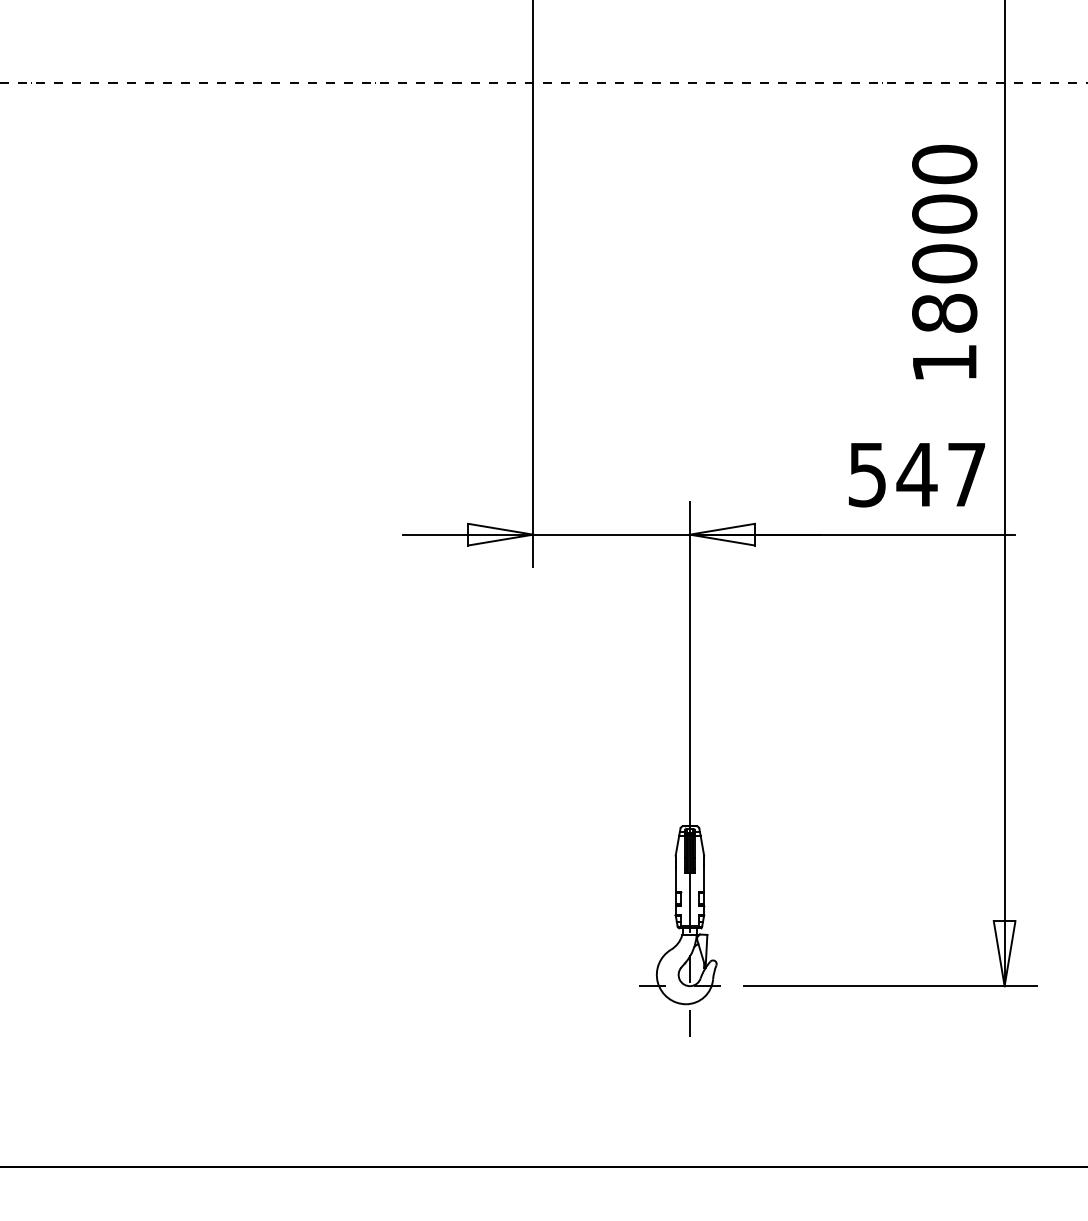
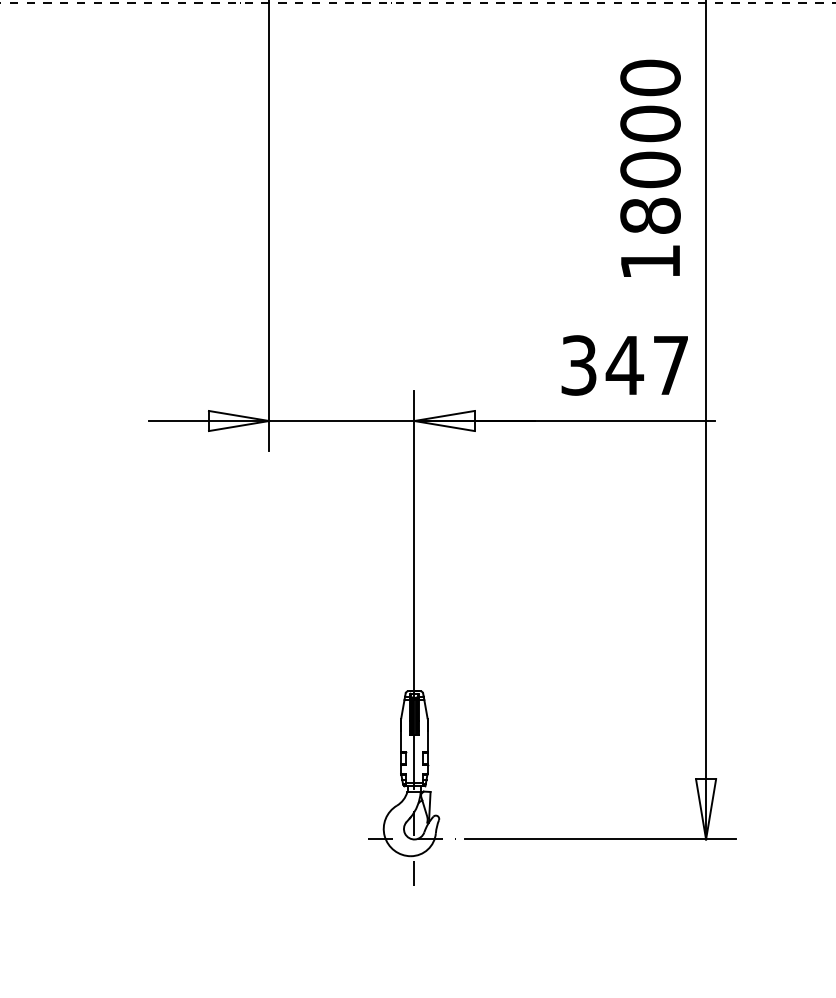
text: (867, 474) -> (578, 365), 547 -> 347

